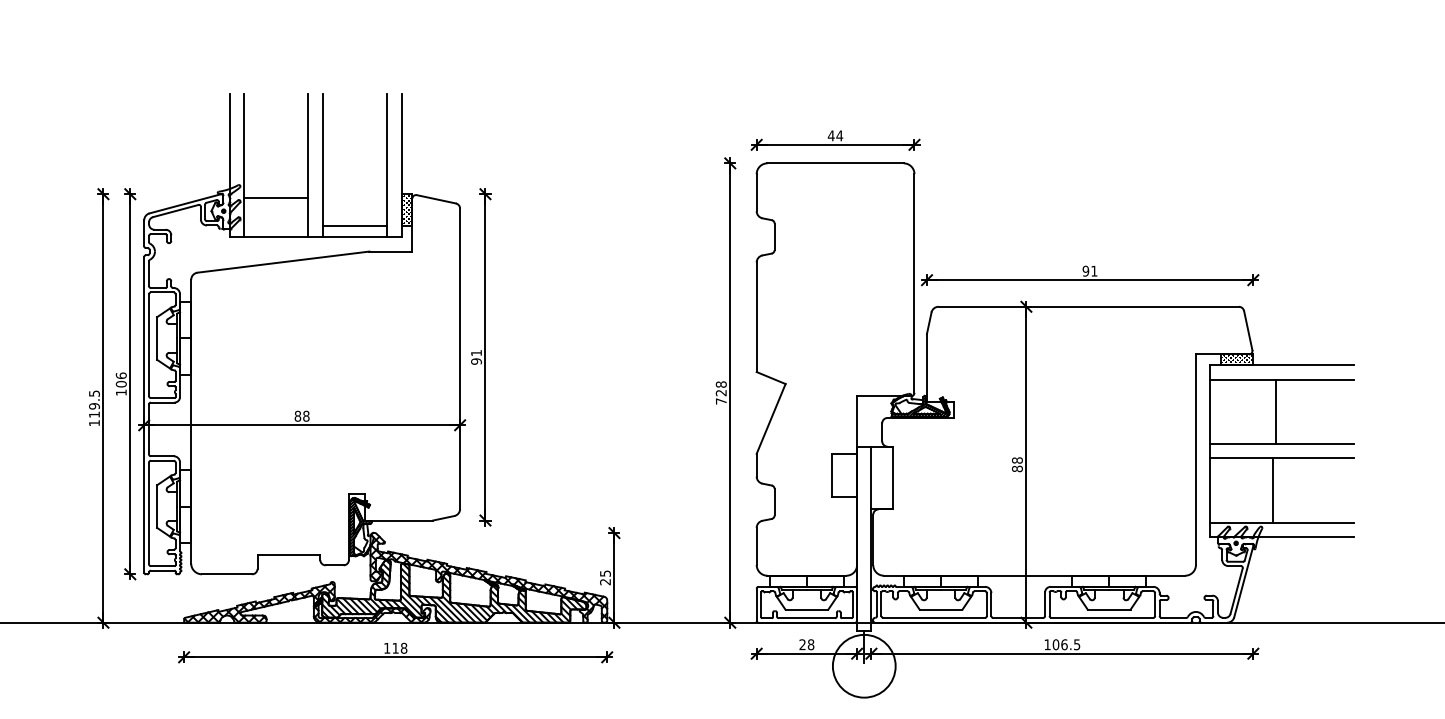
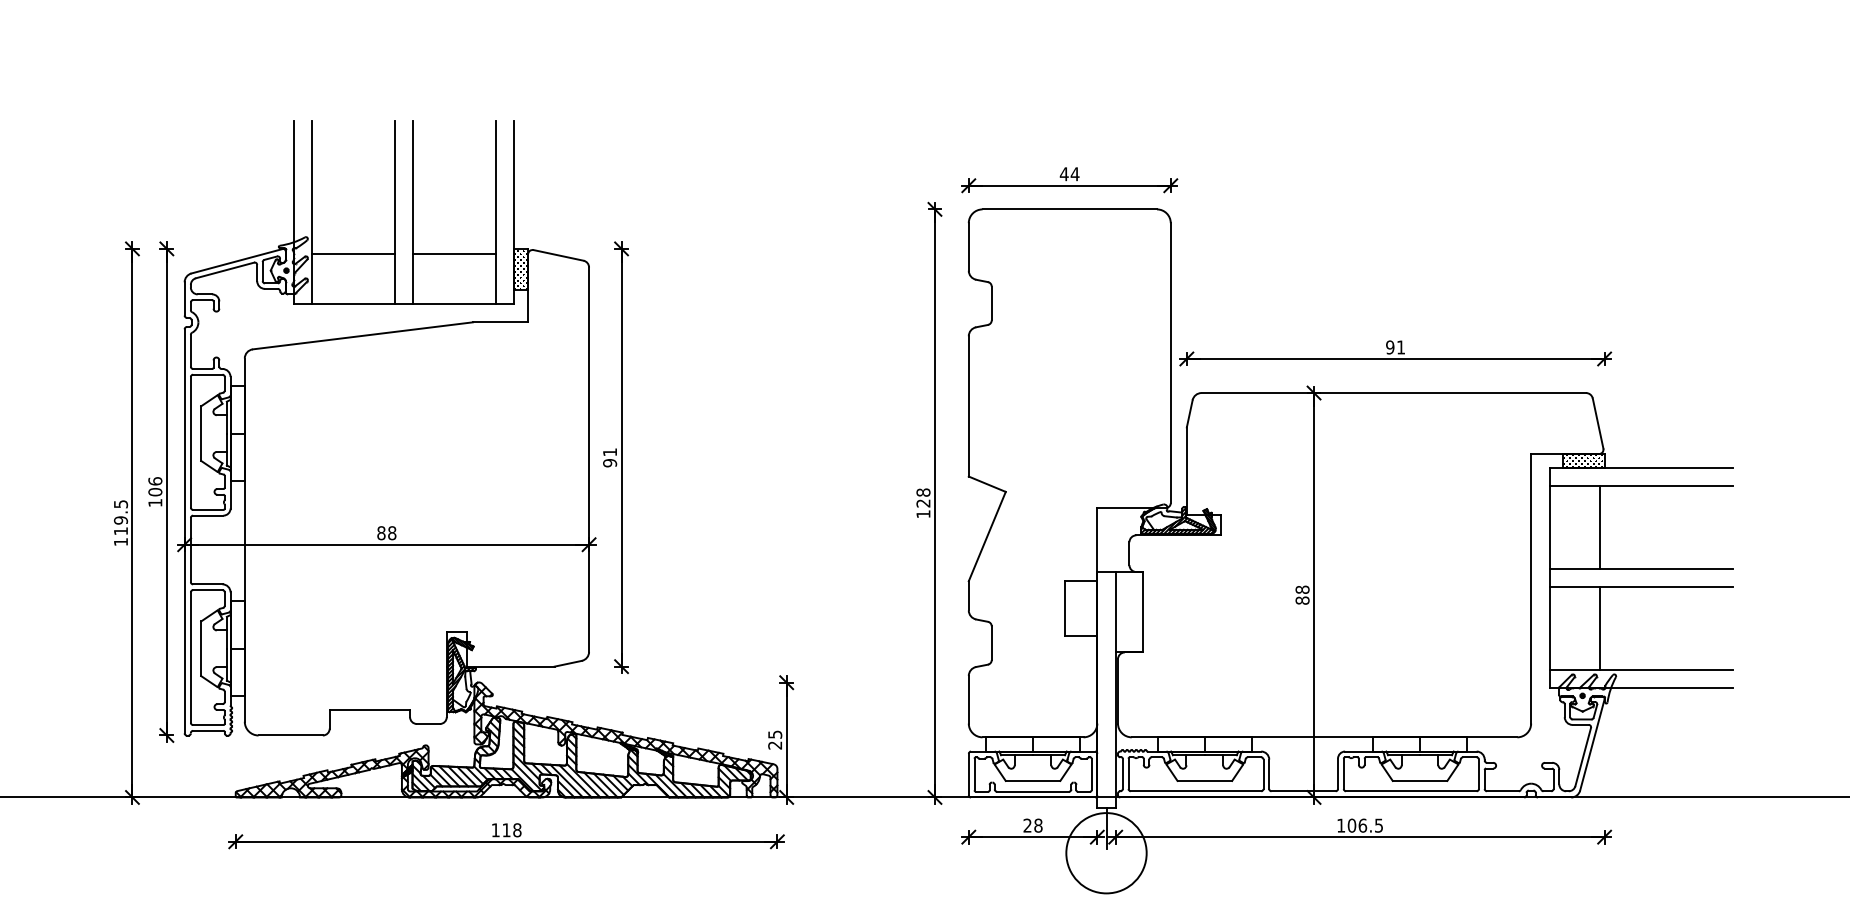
line: (354, 225) -> (454, 253), moved
text: (721, 401) -> (923, 514), 728 -> 128
line: (1276, 411) -> (1600, 527), moved
line: (1273, 490) -> (1600, 628), moved

